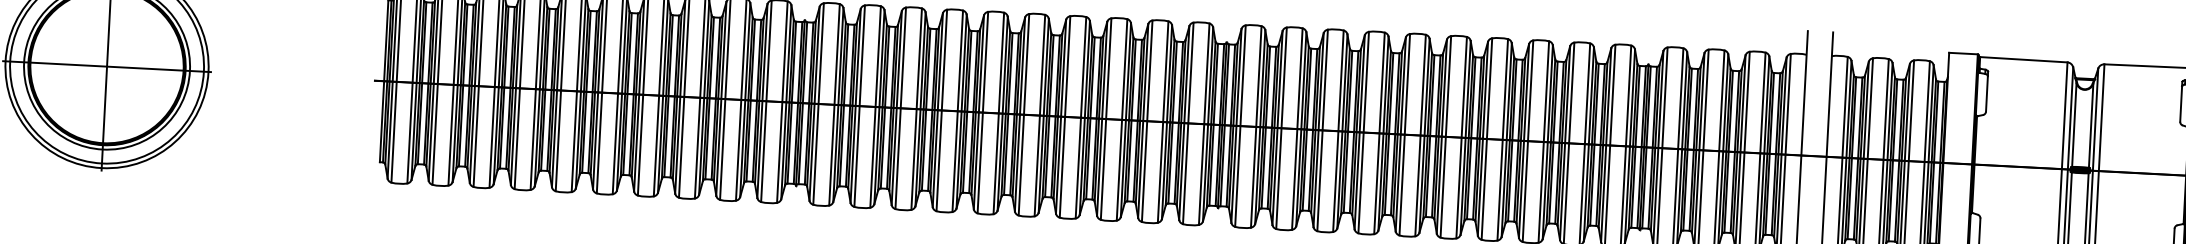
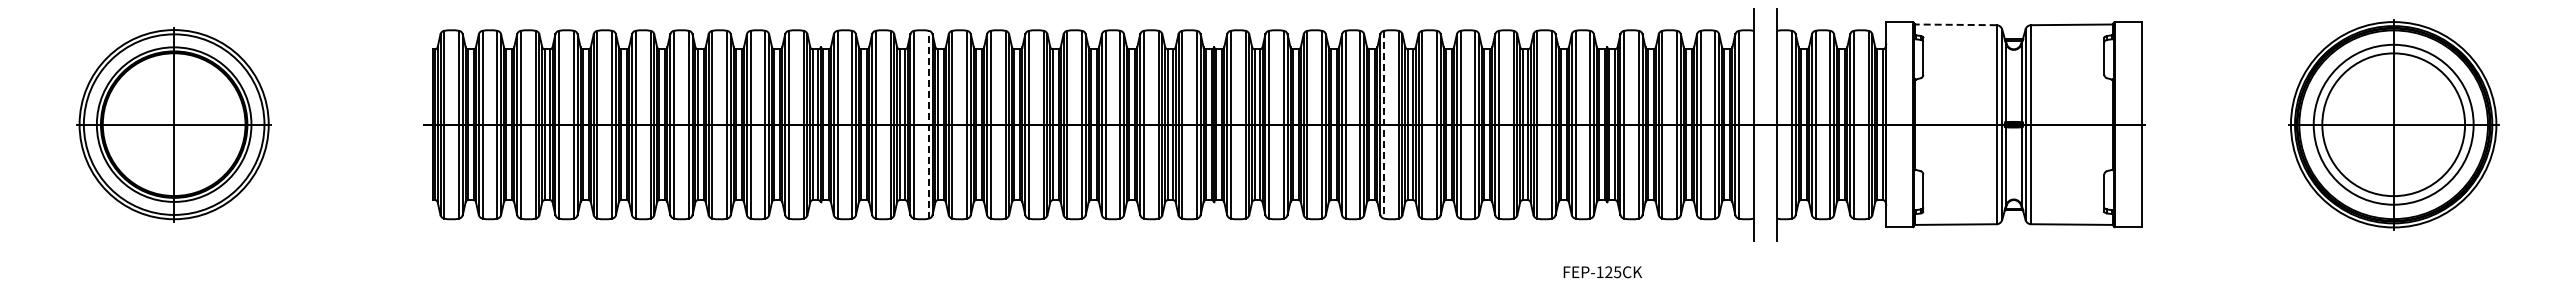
line: (2023, 59) -> (1955, 24), solid -> dashed
line: (916, 108) -> (928, 124), solid -> dashed
line: (1405, 134) -> (1384, 124), solid -> dashed

